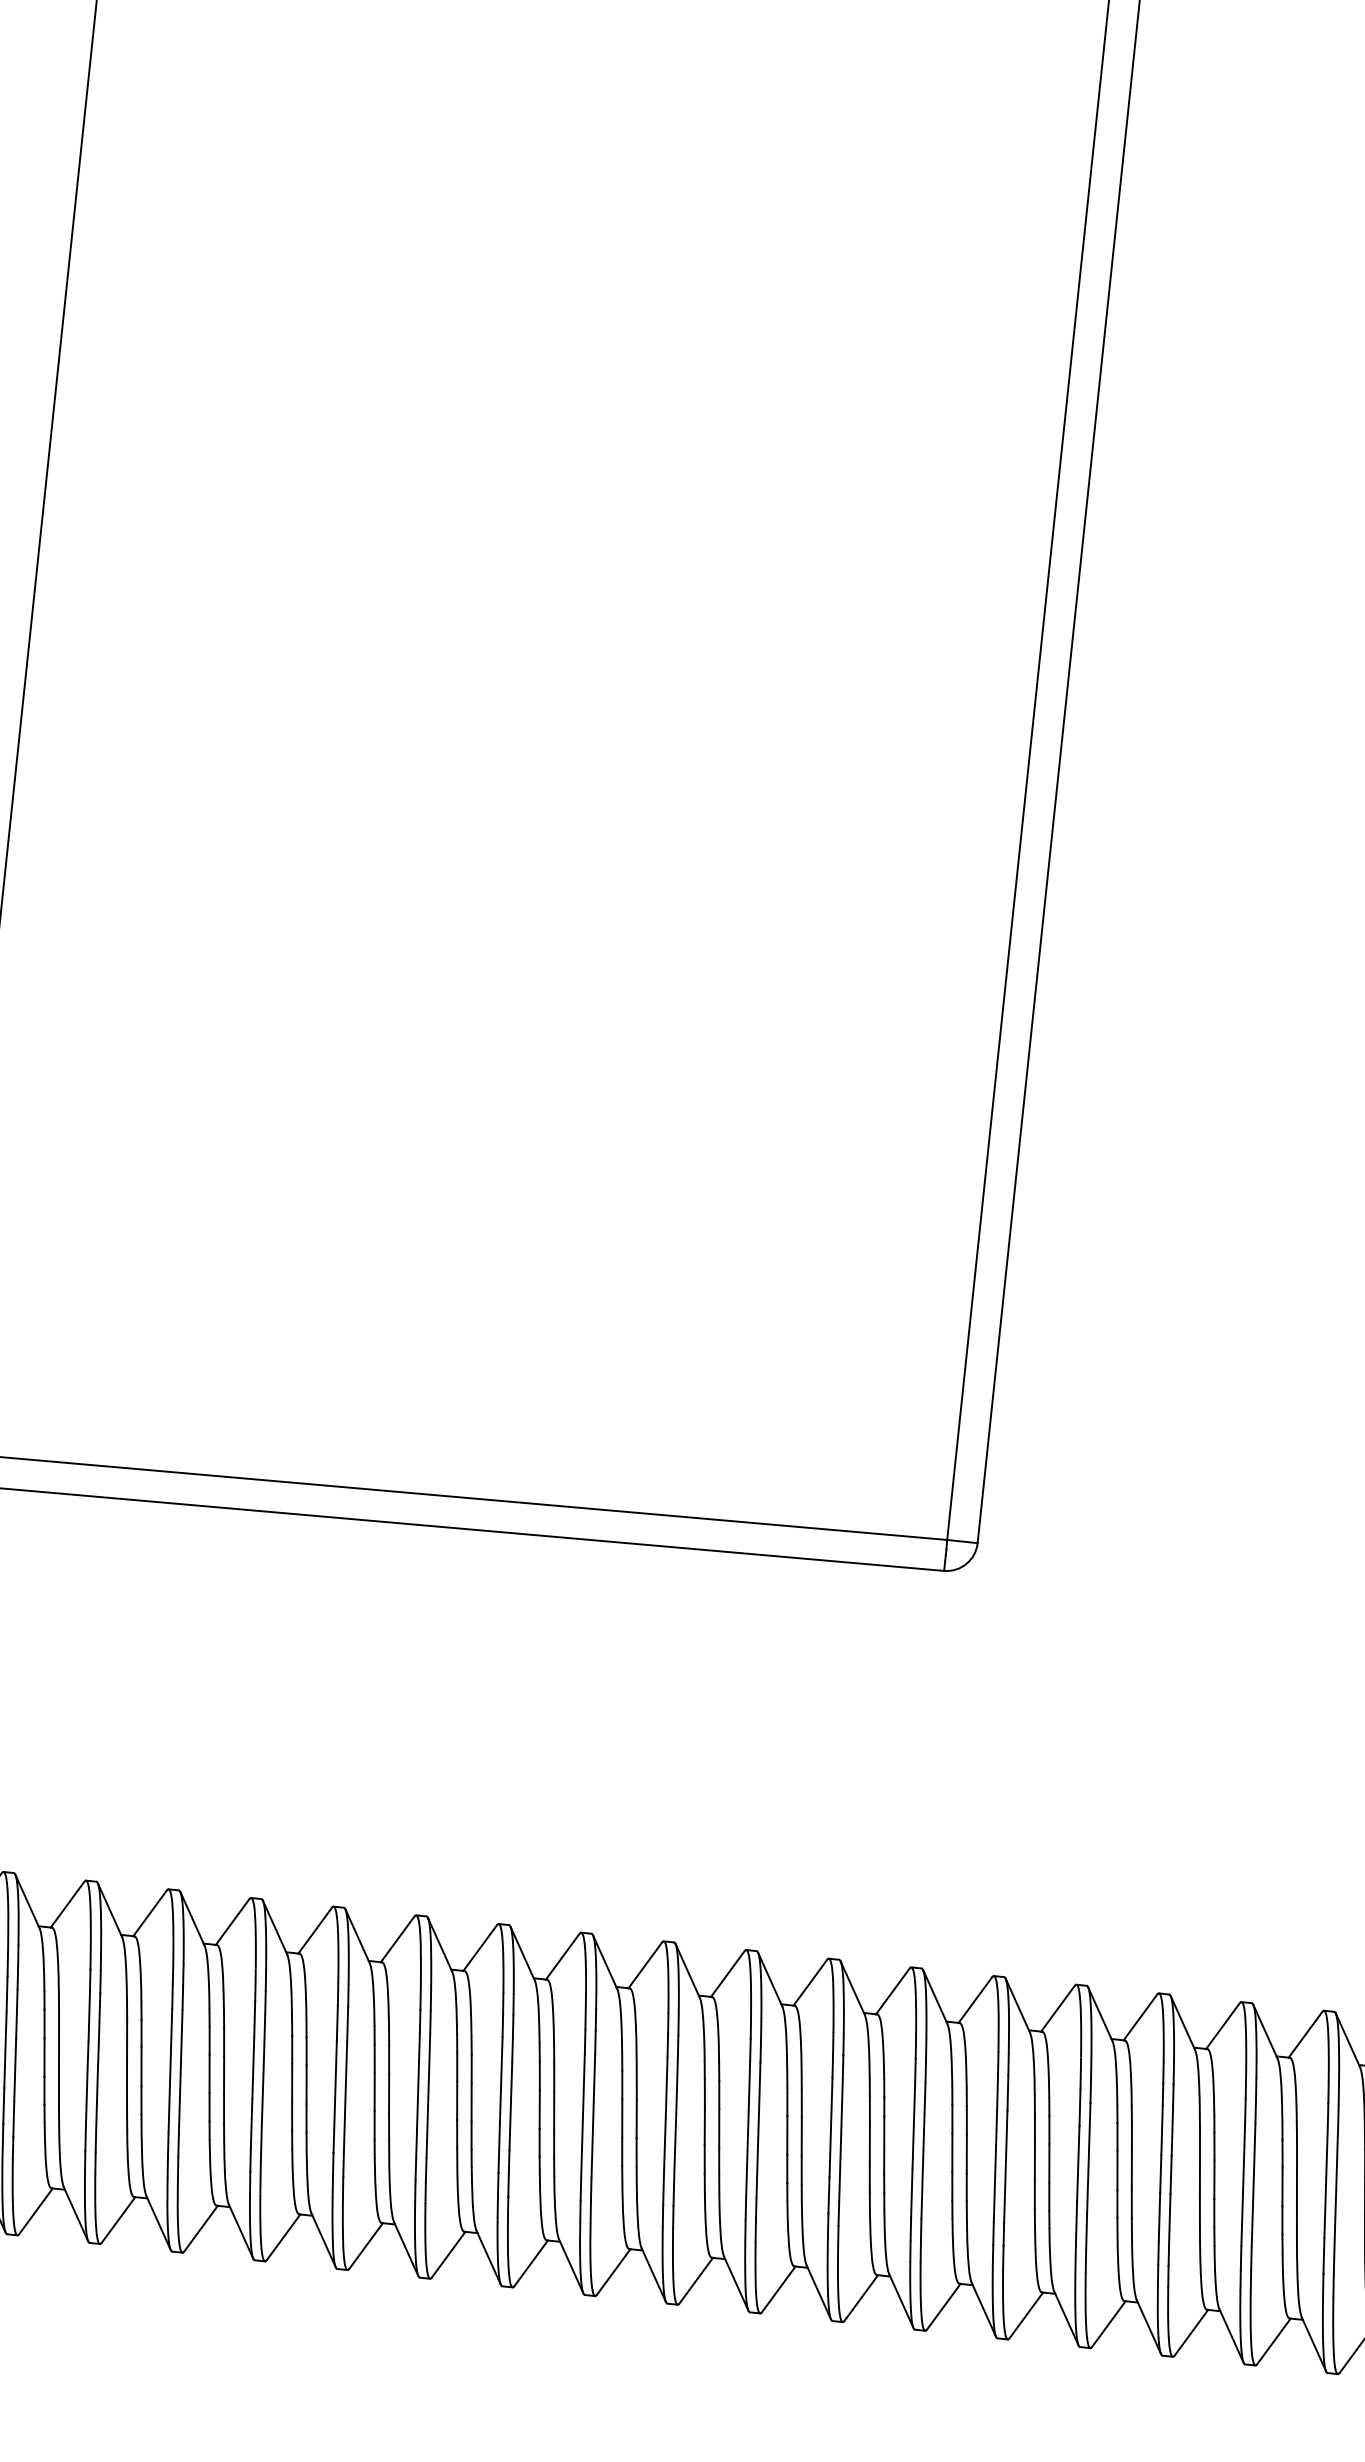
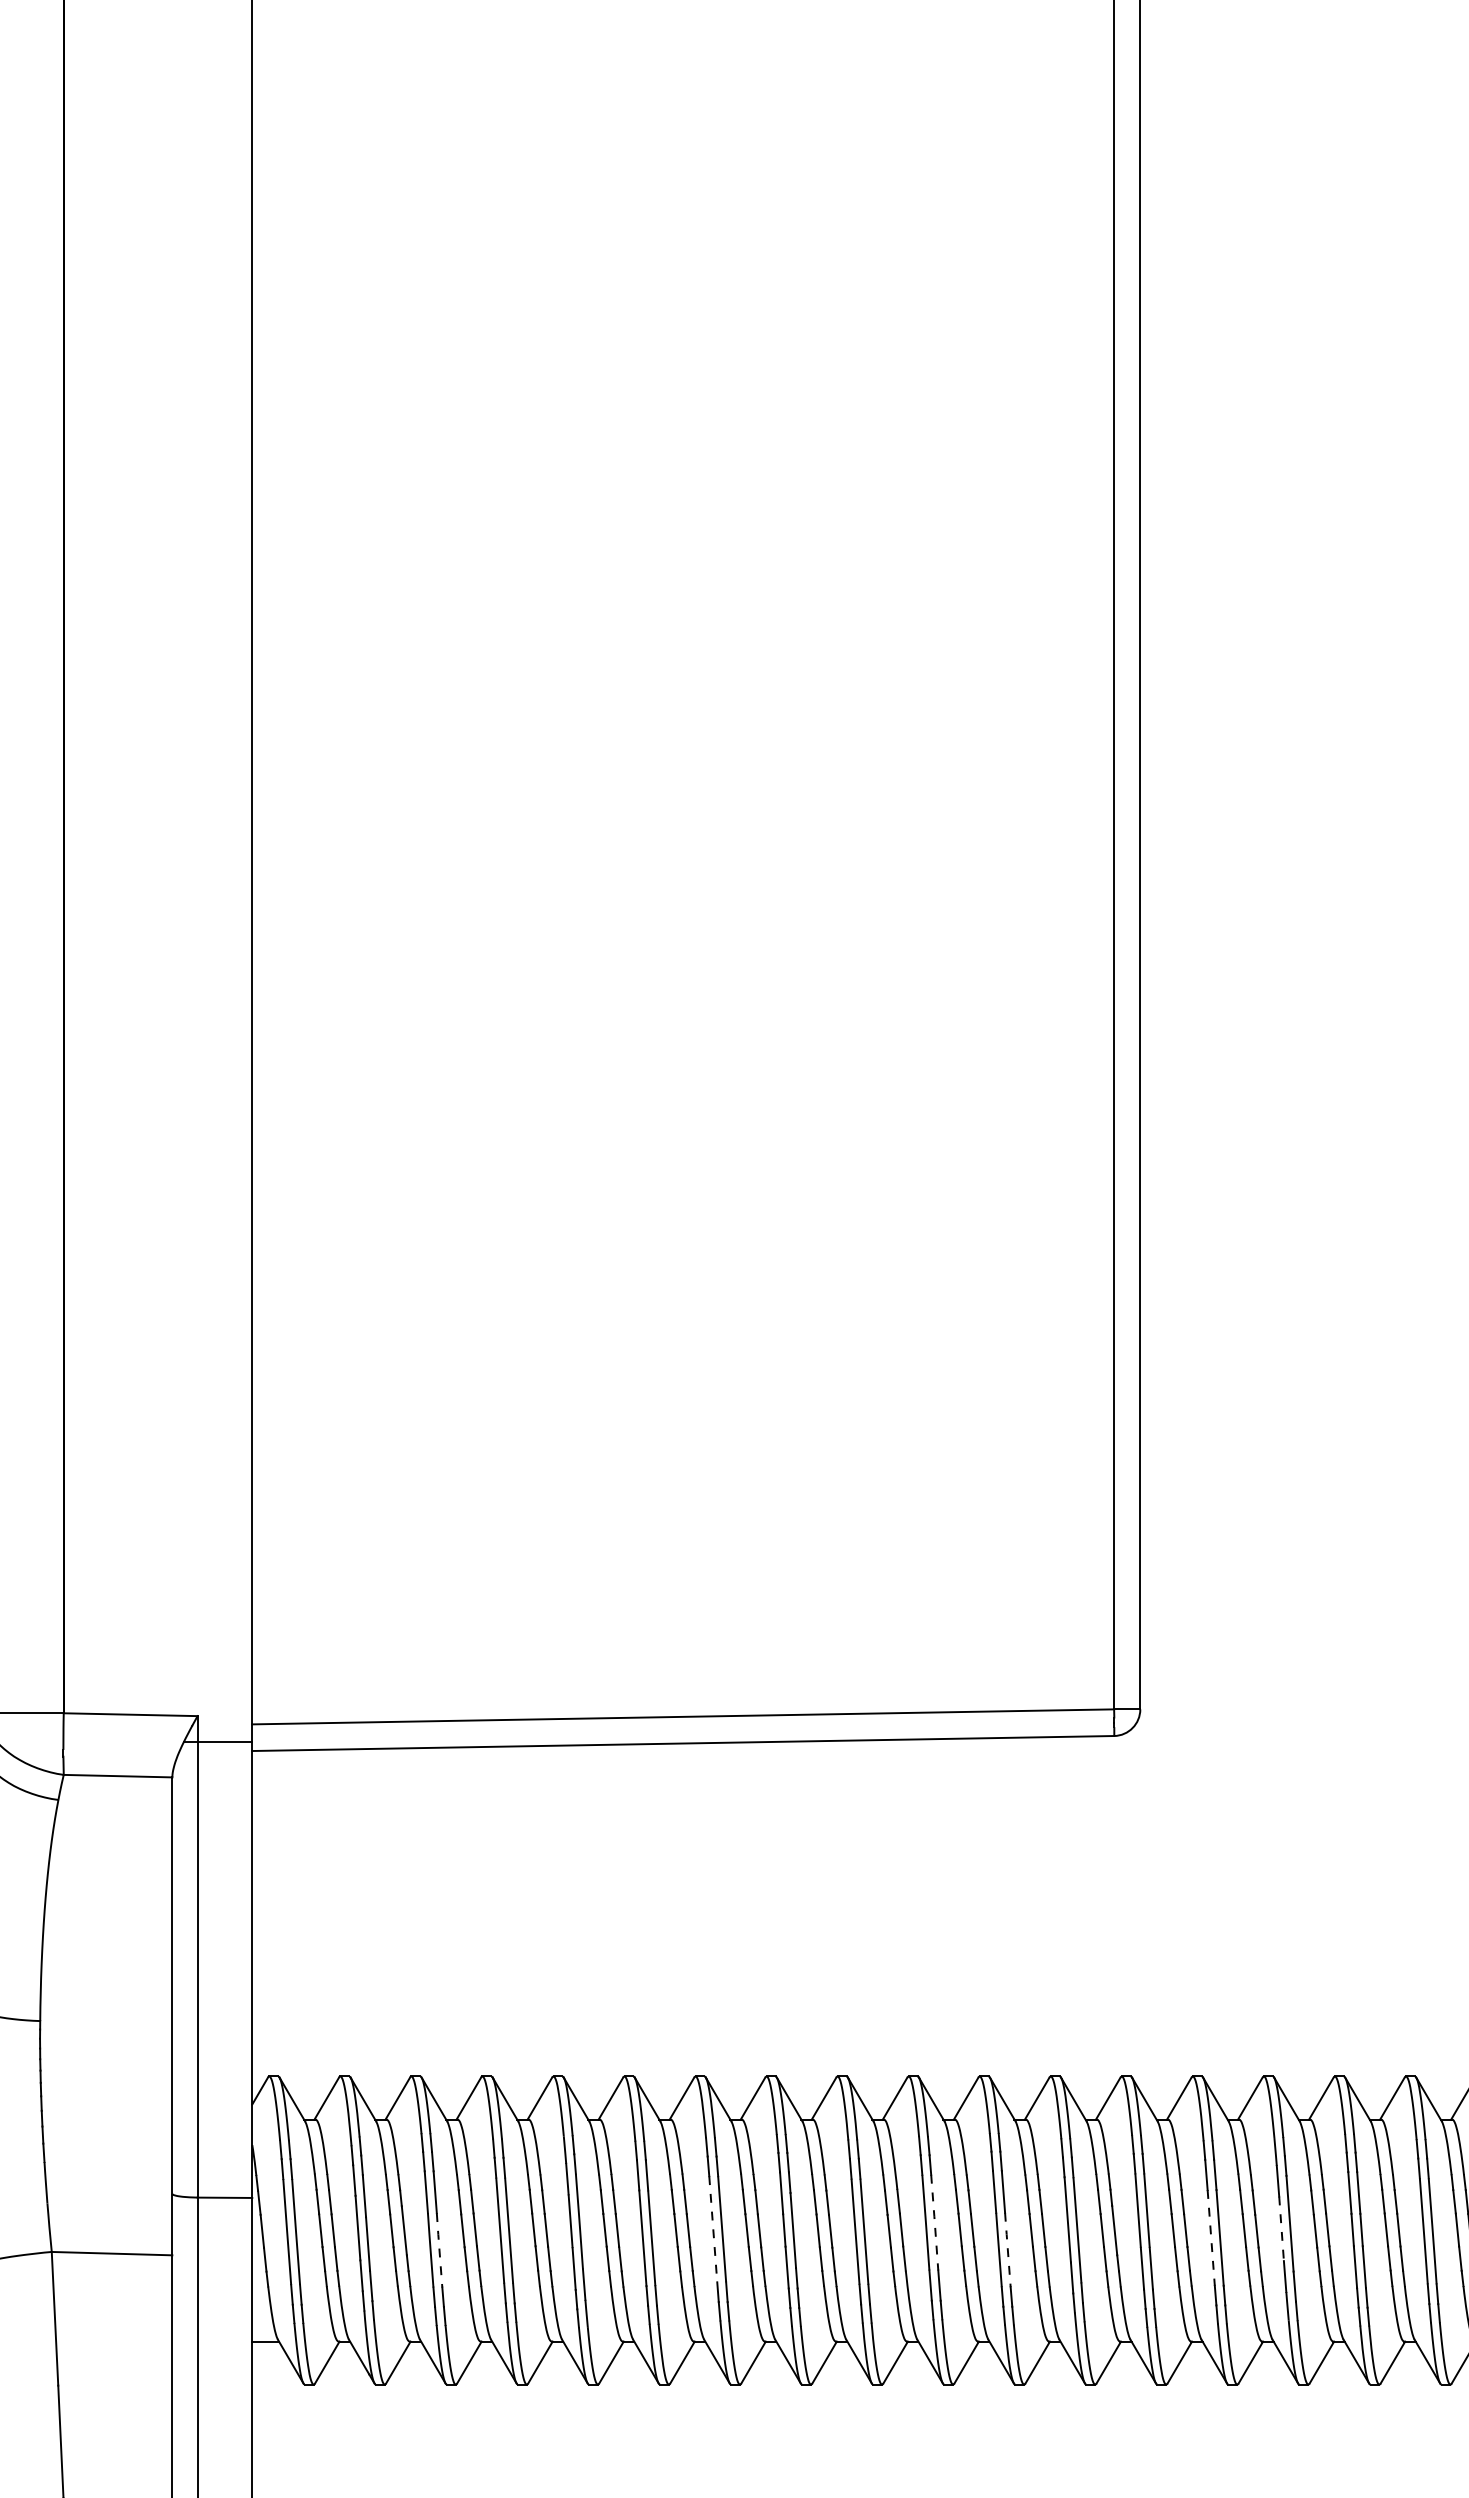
line: (97, 2085) -> (439, 2249), solid -> dashed
line: (418, 2095) -> (713, 2229), solid -> dashed
line: (675, 2114) -> (934, 2222), solid -> dashed
line: (757, 2154) -> (1007, 2249), solid -> dashed
line: (1078, 2164) -> (1281, 2229), solid -> dashed
line: (995, 2165) -> (1211, 2237), solid -> dashed

